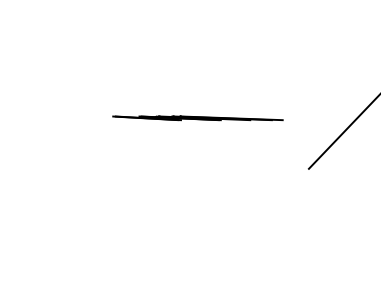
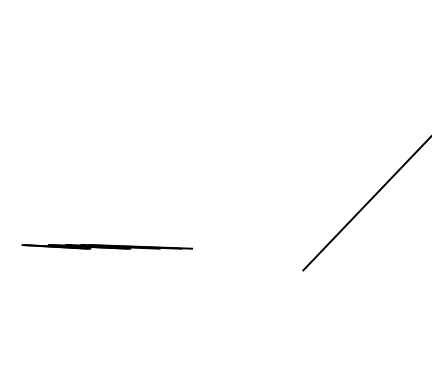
part: (197, 117) -> (106, 246), moved

